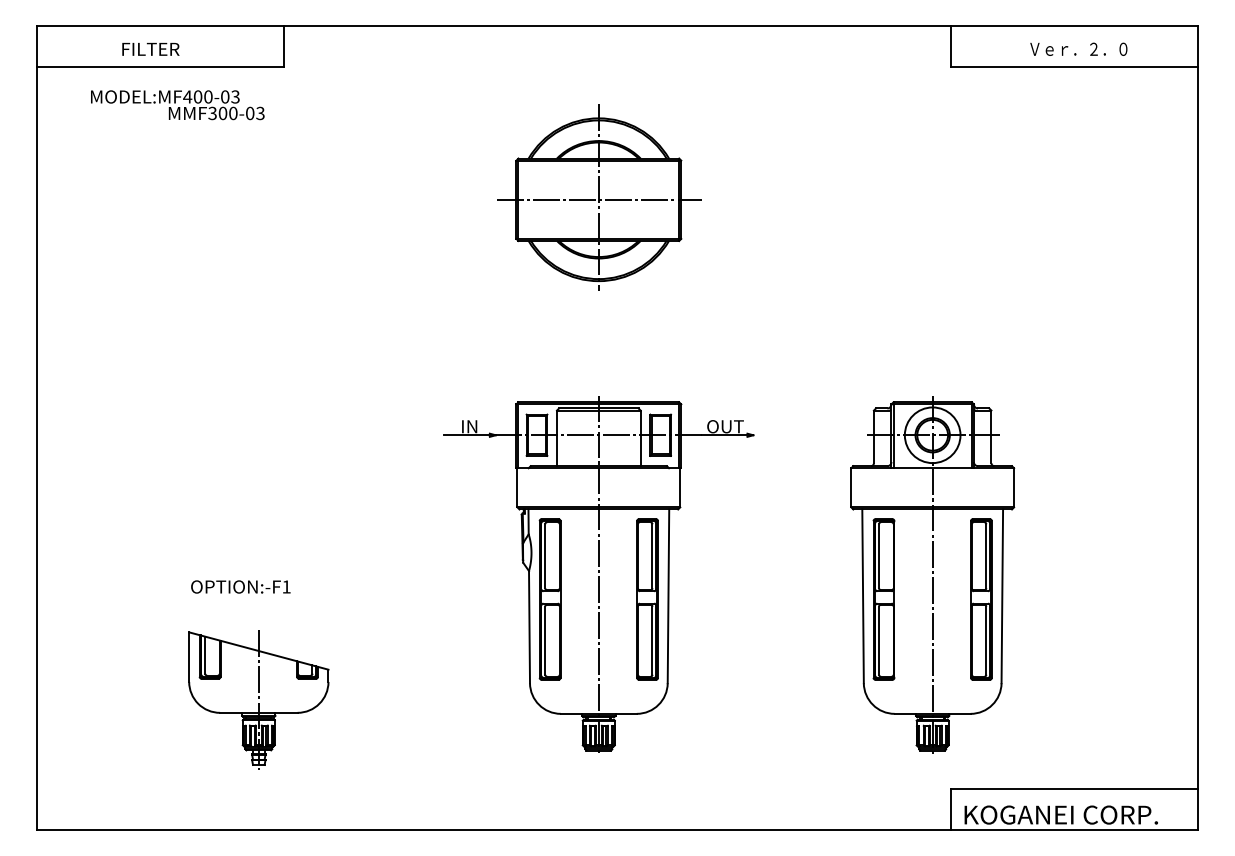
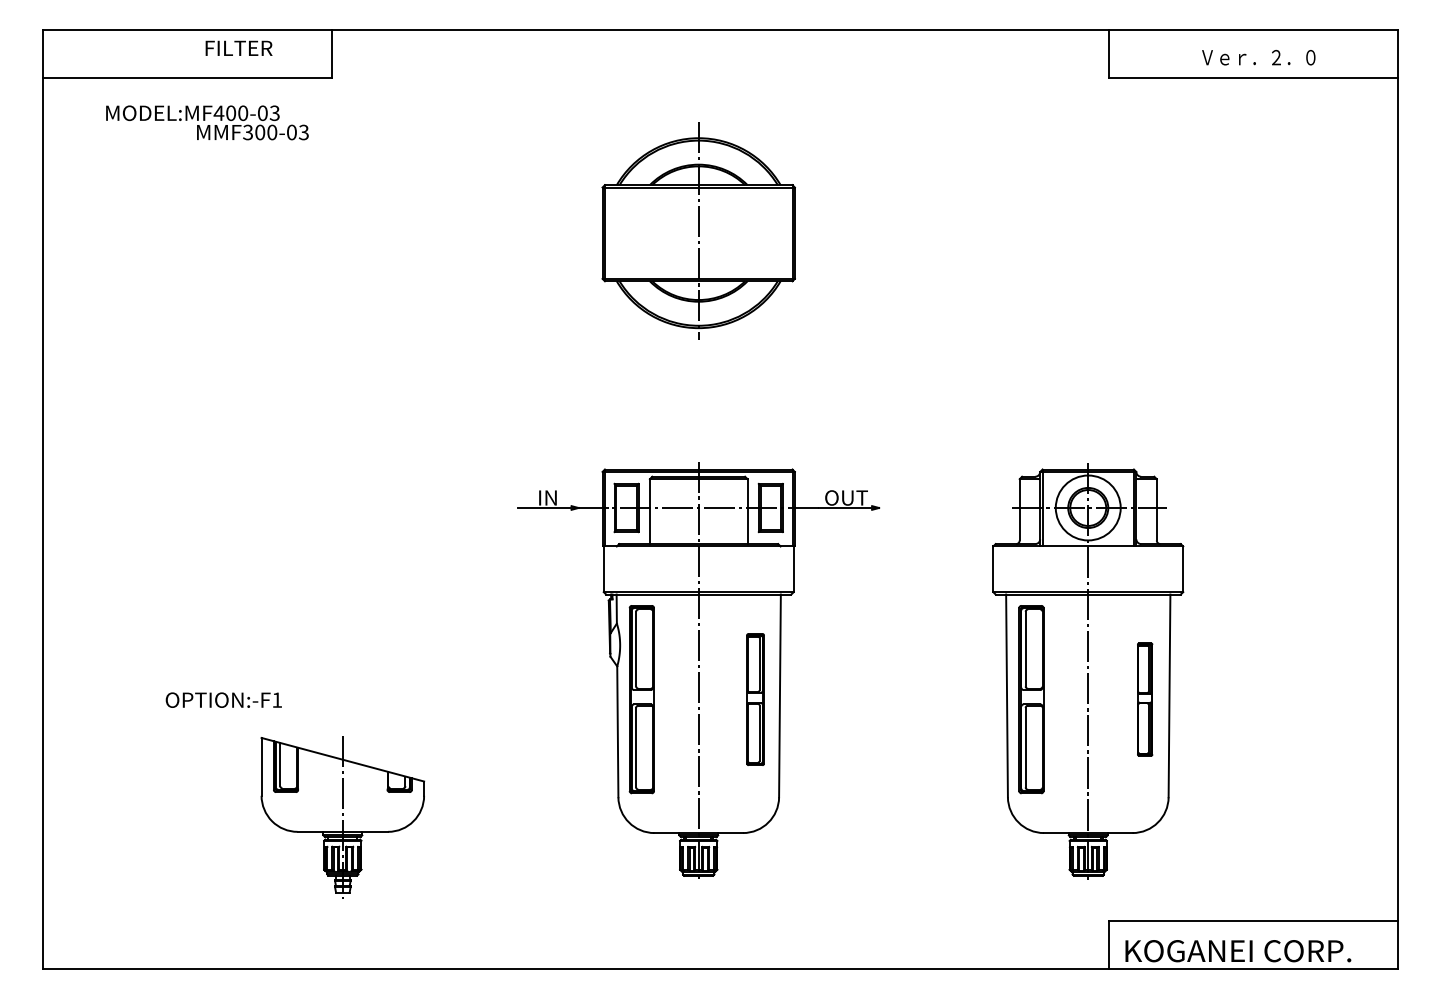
text: (150, 49) -> (238, 48), moved
line: (599, 199) -> (699, 232), removed
text: (240, 586) -> (223, 699), moved
part: (647, 599) -> (755, 699), size x0.7
part: (981, 599) -> (1145, 699), size x0.6
part: (258, 699) -> (342, 816), moved

